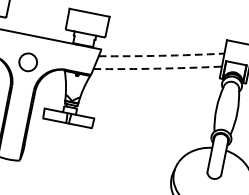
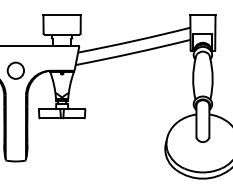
arc: (161, 55) -> (134, 40), dashed -> solid
arc: (157, 69) -> (133, 53), dashed -> solid

